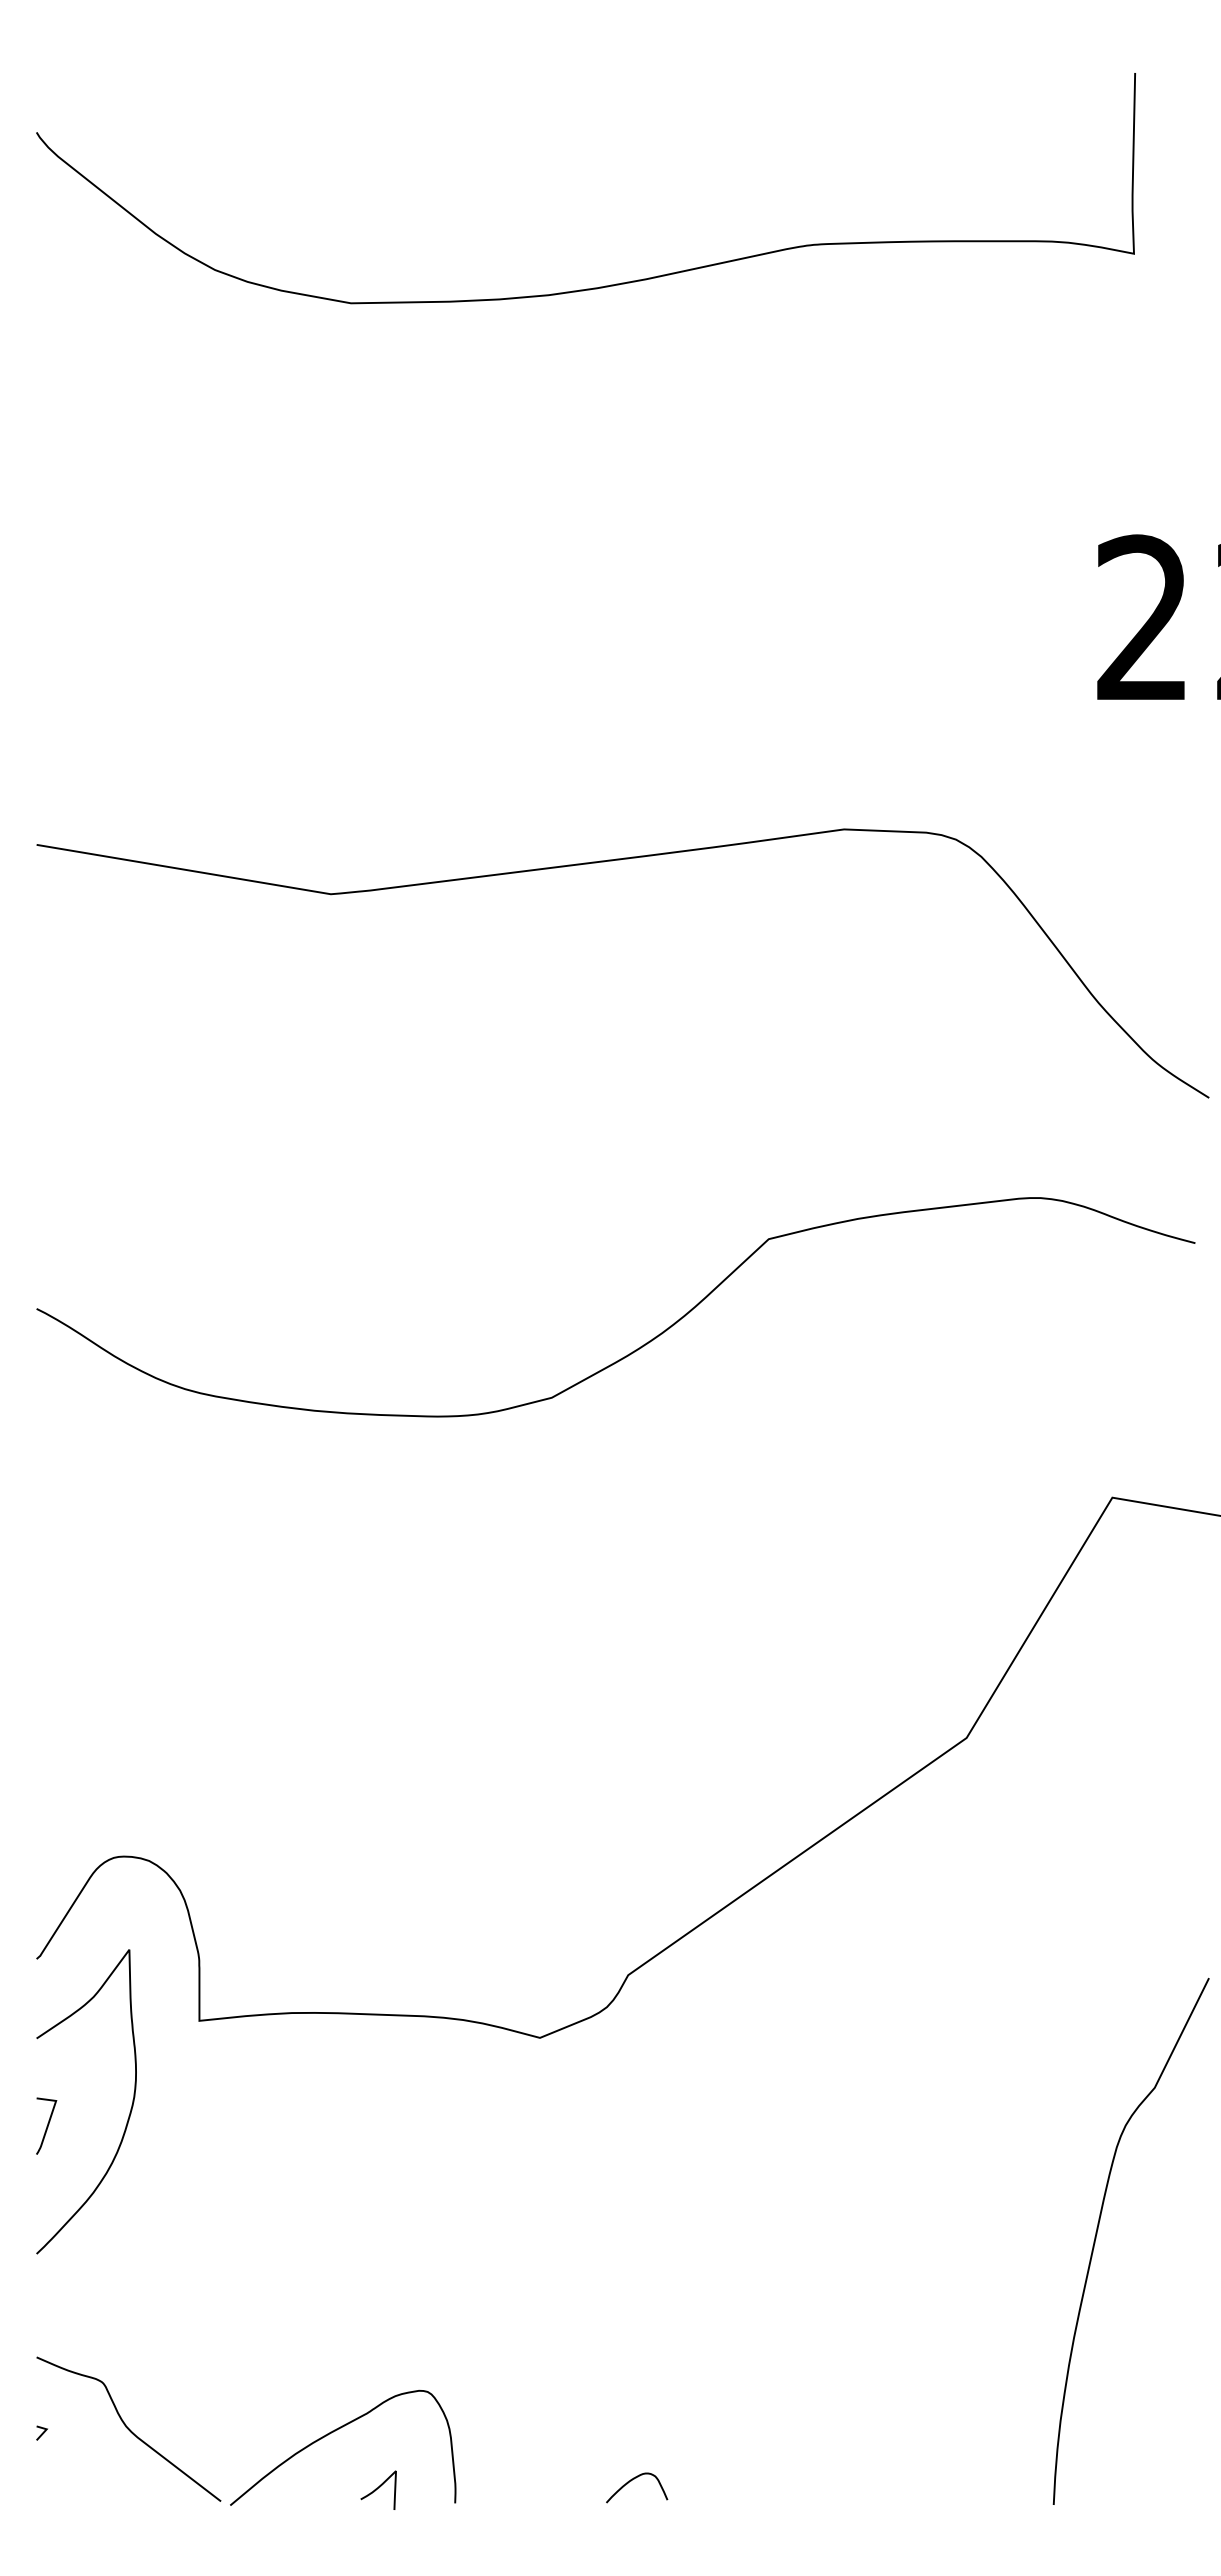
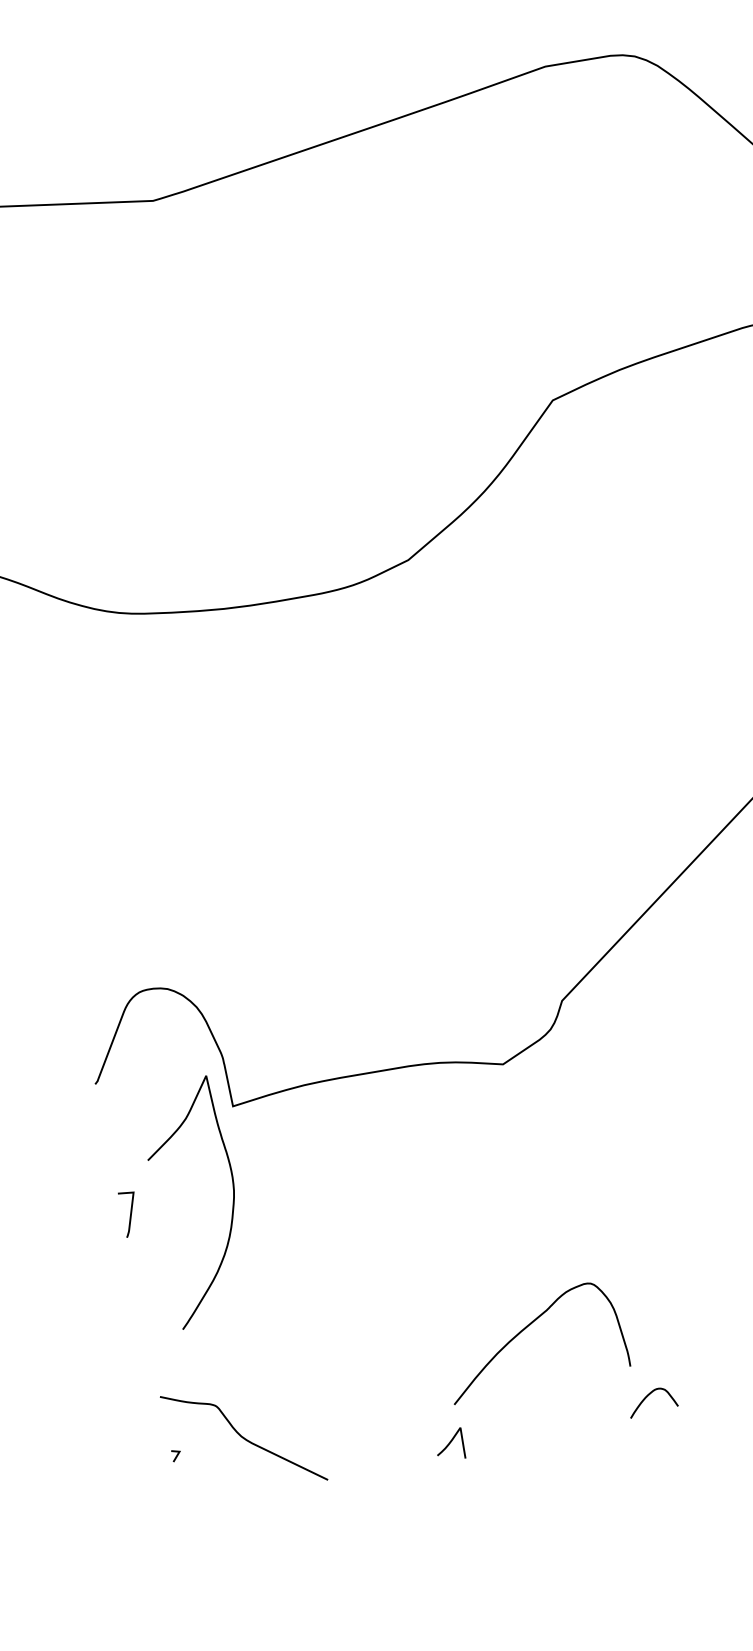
curve: (128, 2115) -> (232, 1206), moved
curve: (335, 2431) -> (524, 1329), moved

